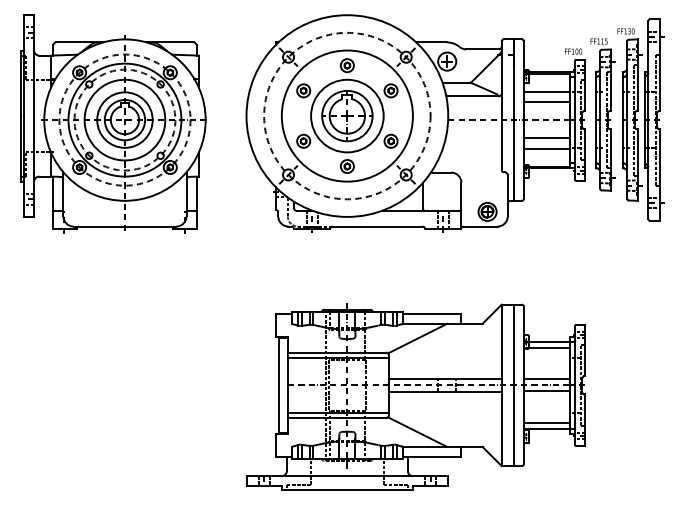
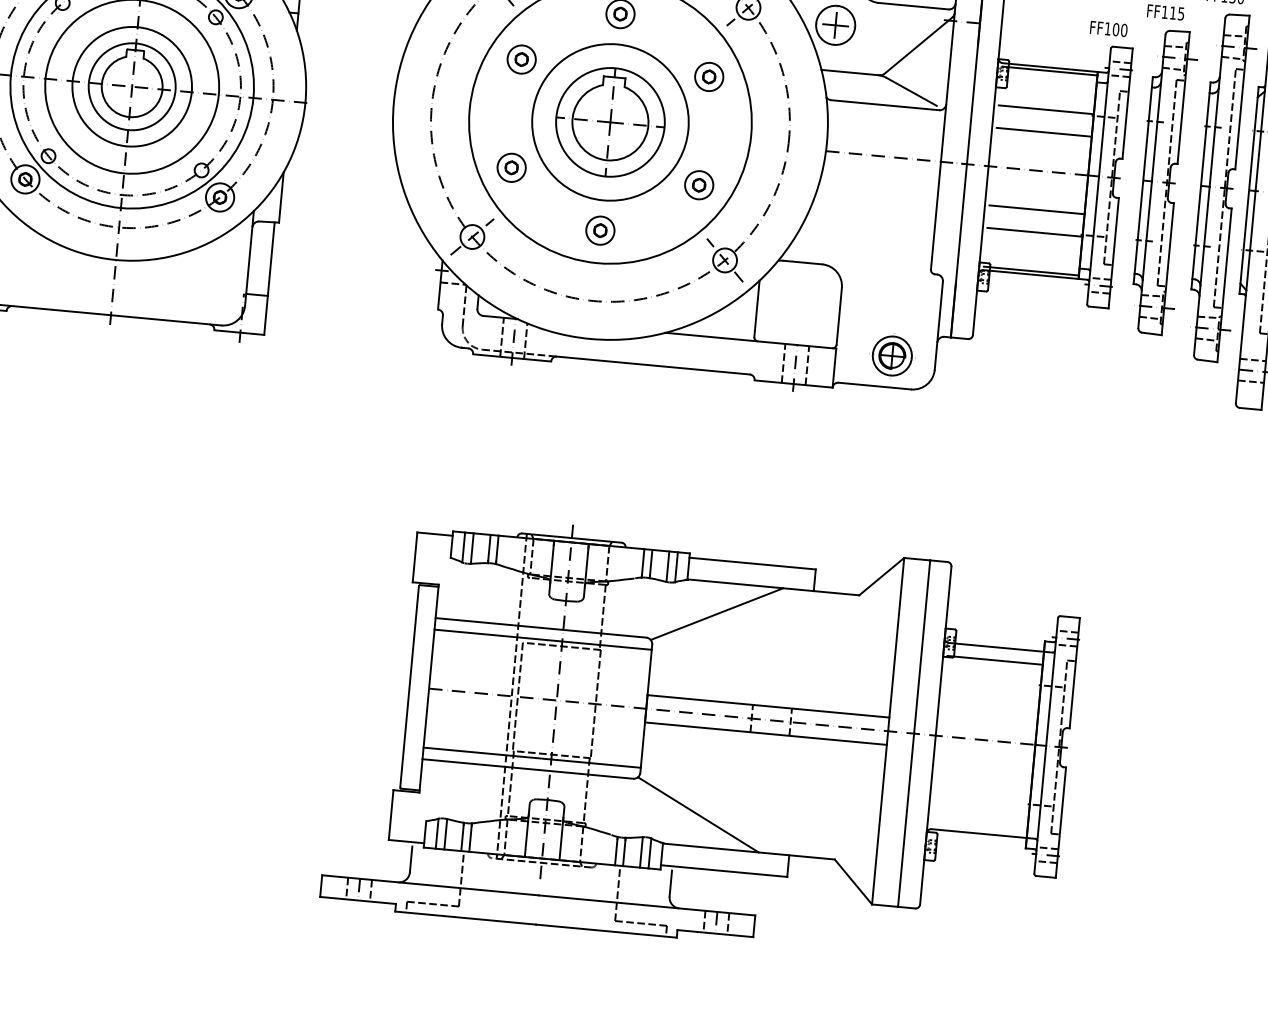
line: (547, 379) -> (987, 727), removed
line: (547, 391) -> (985, 753), removed
line: (547, 422) -> (979, 820), removed

